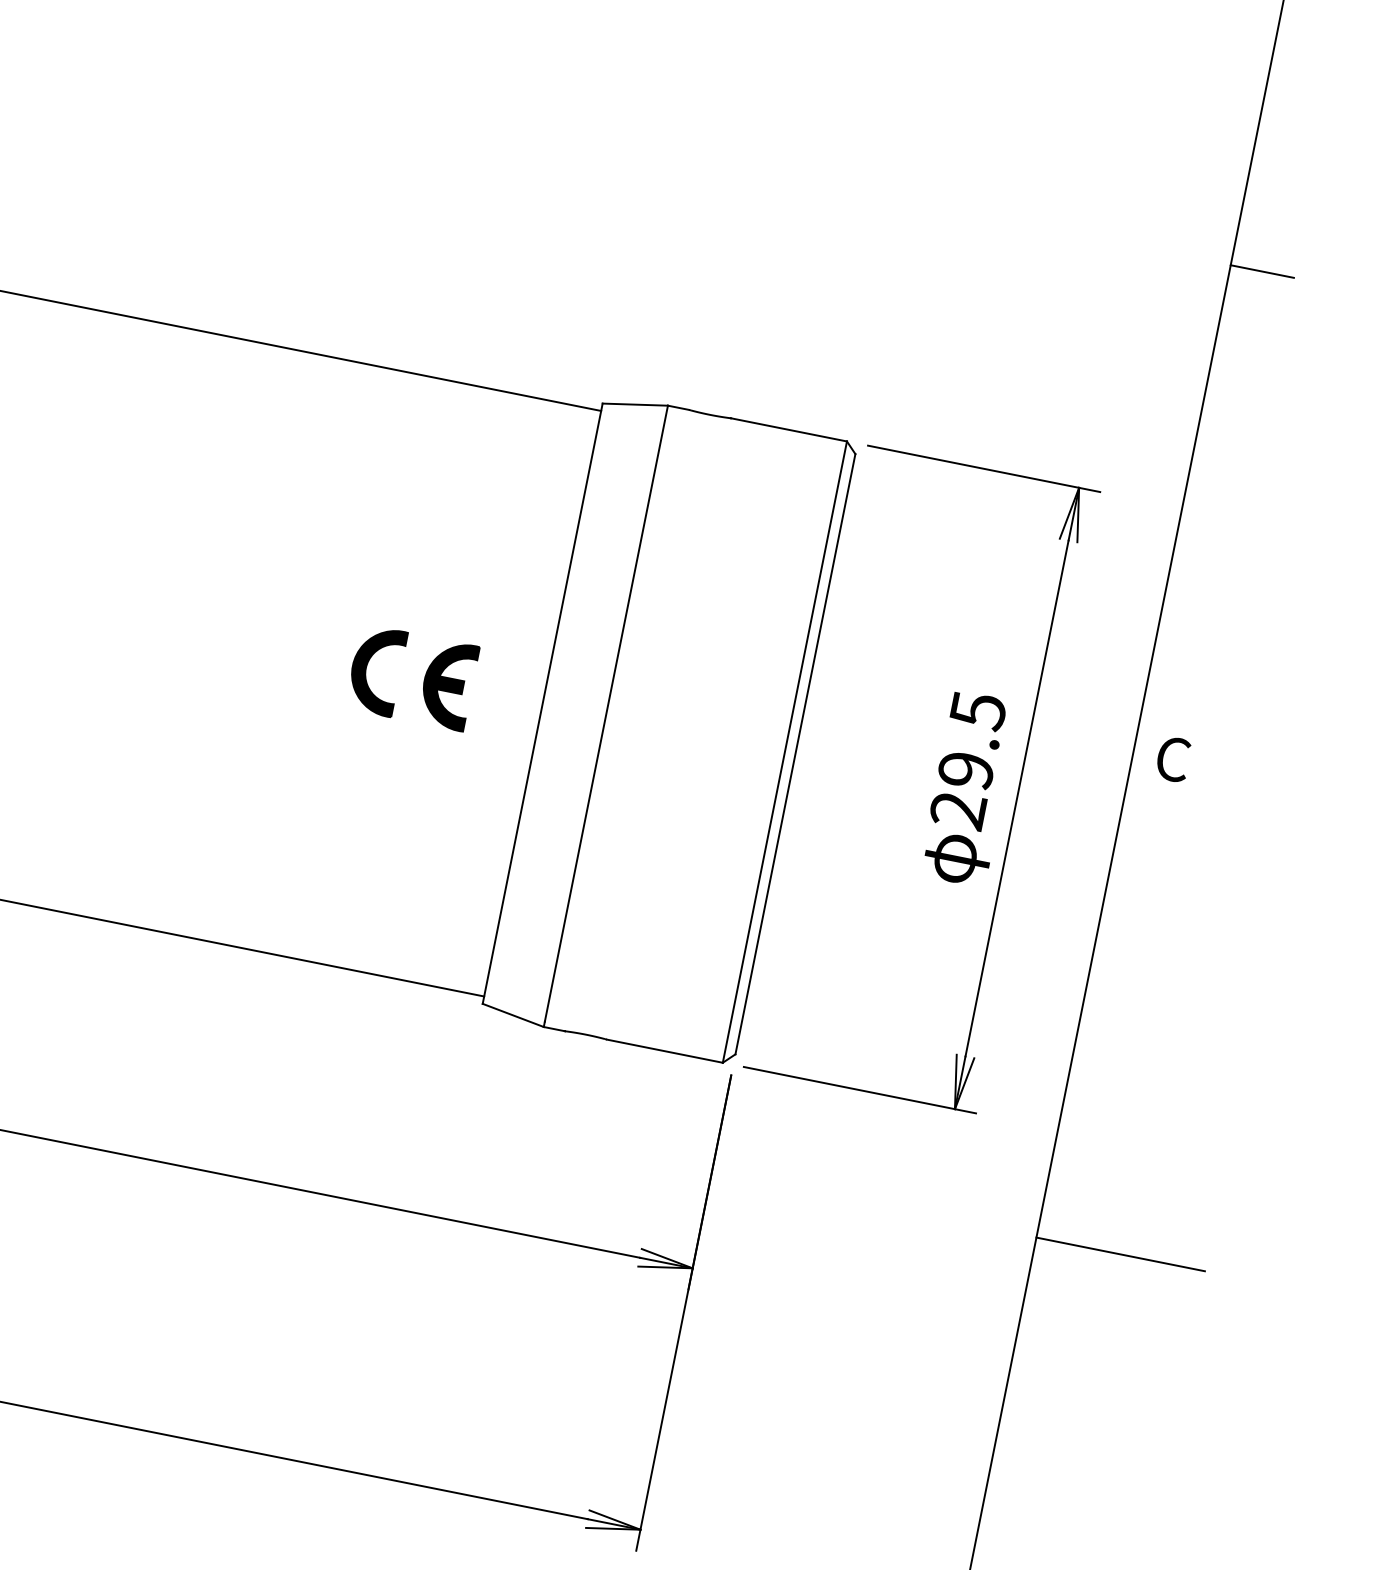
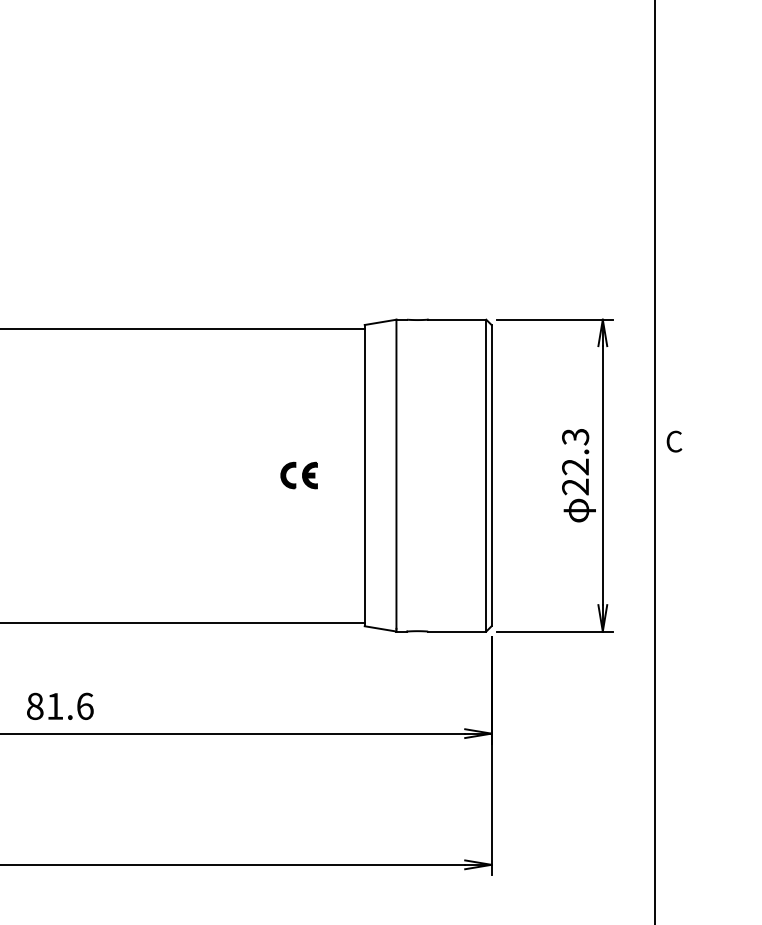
line: (1262, 271) -> (670, 197), removed
part: (410, 677) -> (298, 475), size x0.6
text: (972, 739) -> (575, 451), 29.5 -> 22.3
line: (1120, 1253) -> (696, 685), removed

